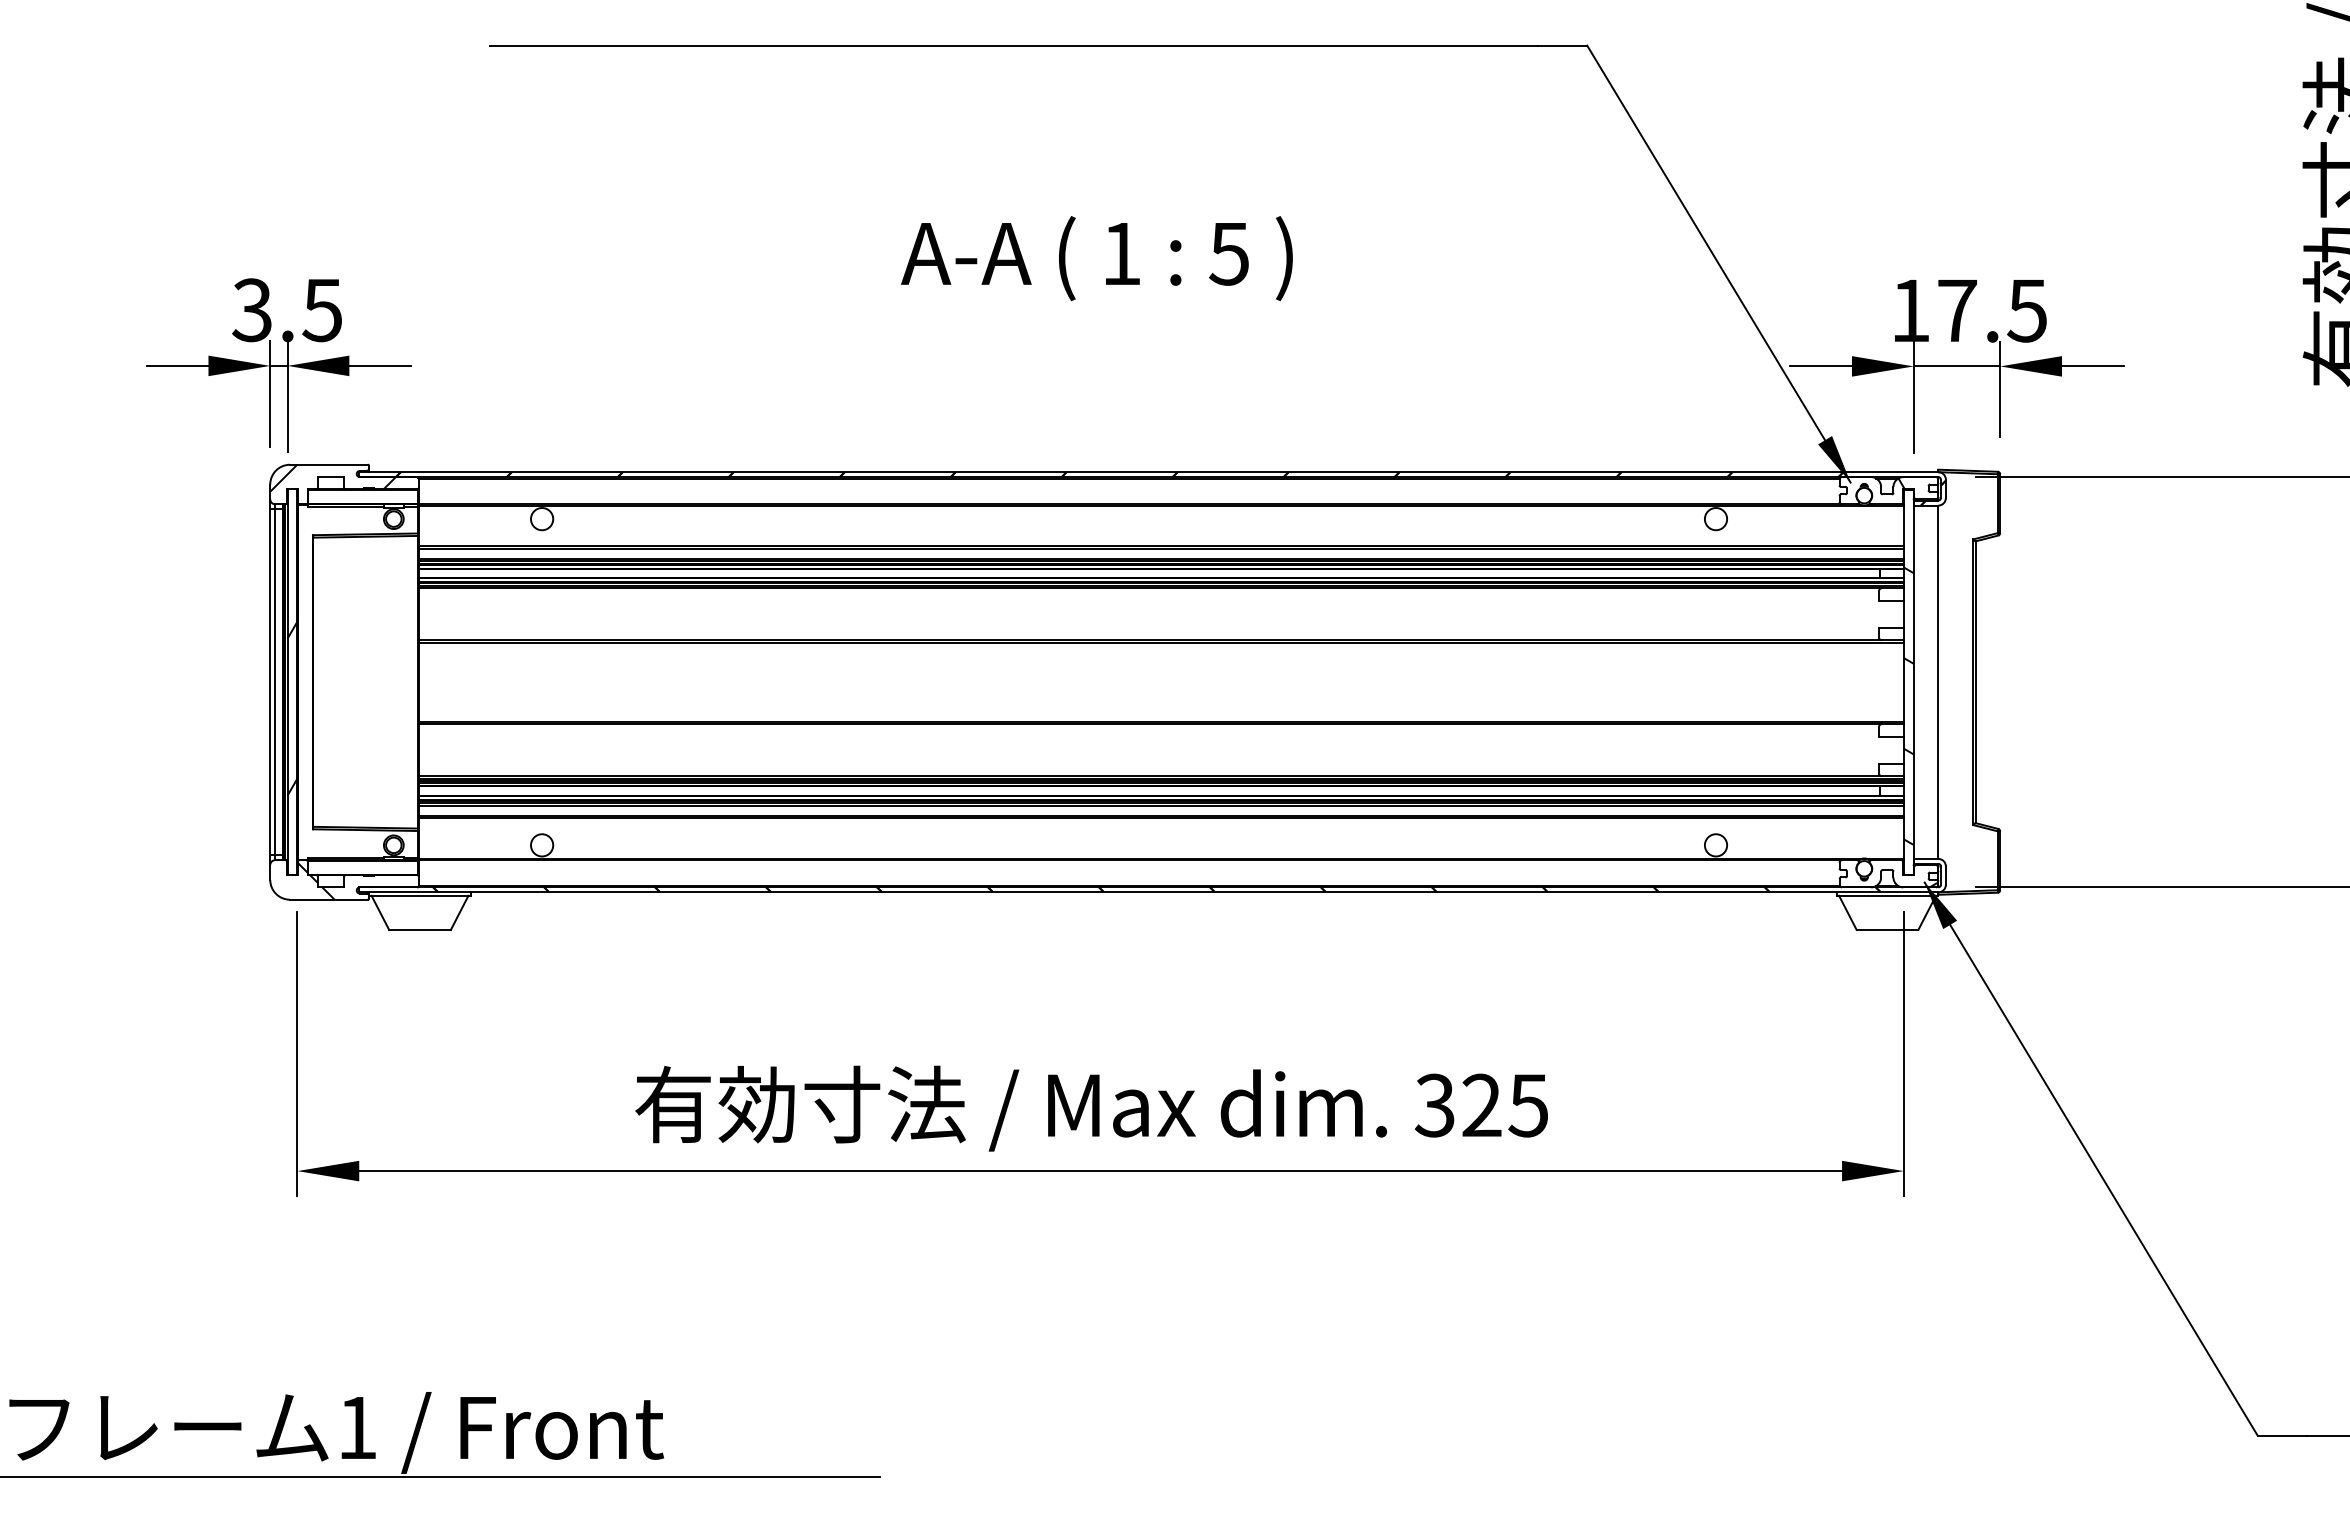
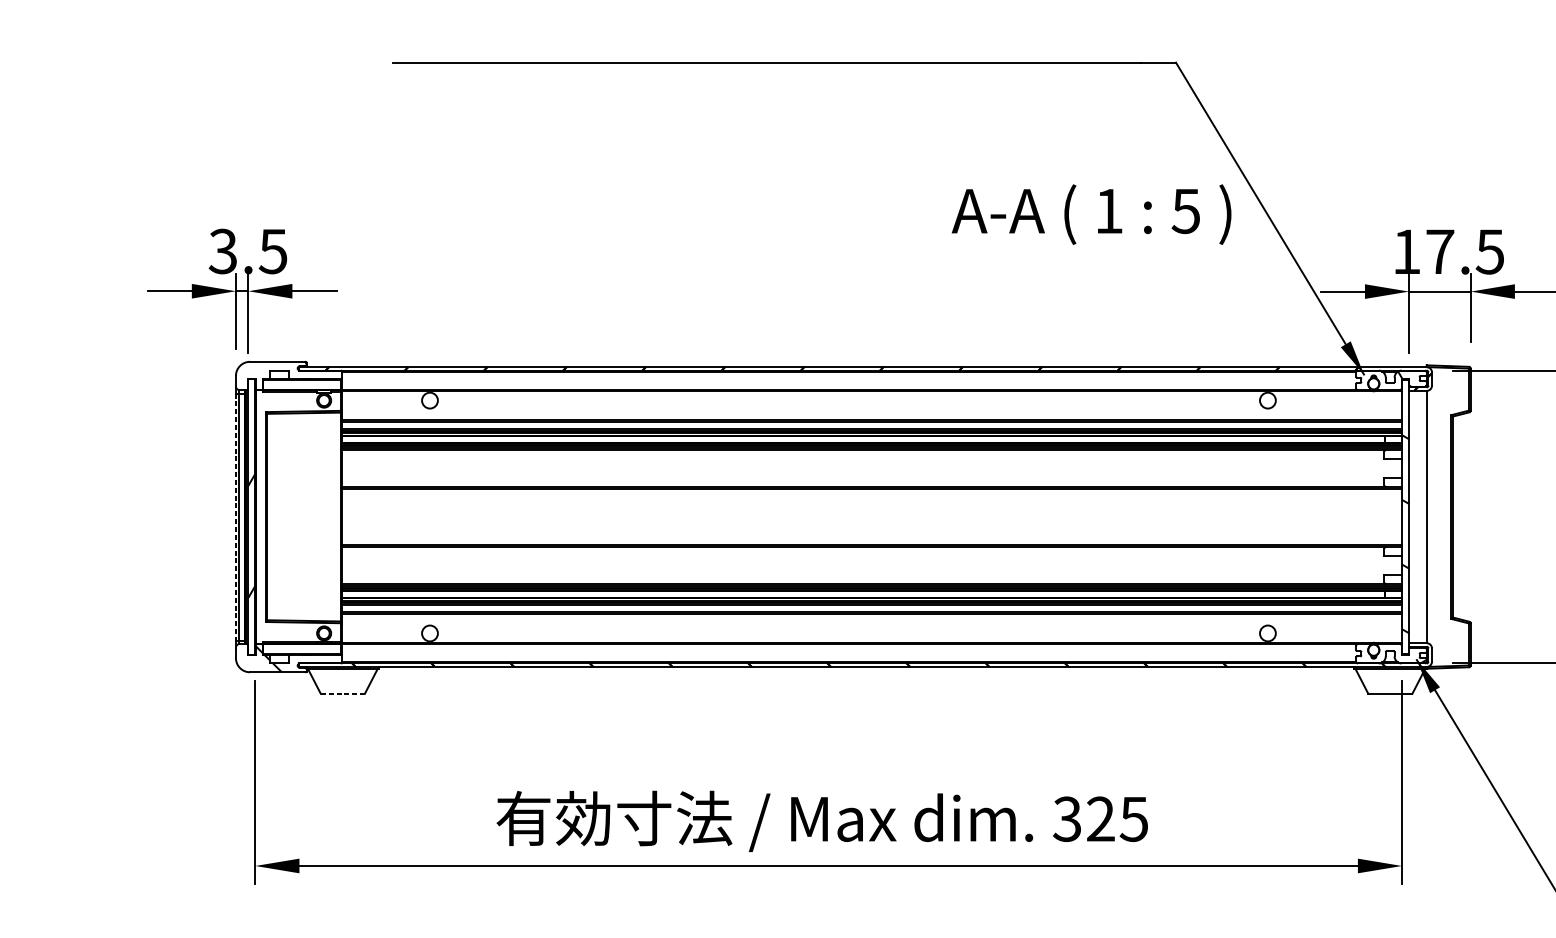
text: (1096, 258) -> (1091, 214), moved
hatch: (332, 477) -> (280, 370), removed
line: (270, 682) -> (236, 517), solid -> dashed
line: (420, 929) -> (343, 693), solid -> dashed

